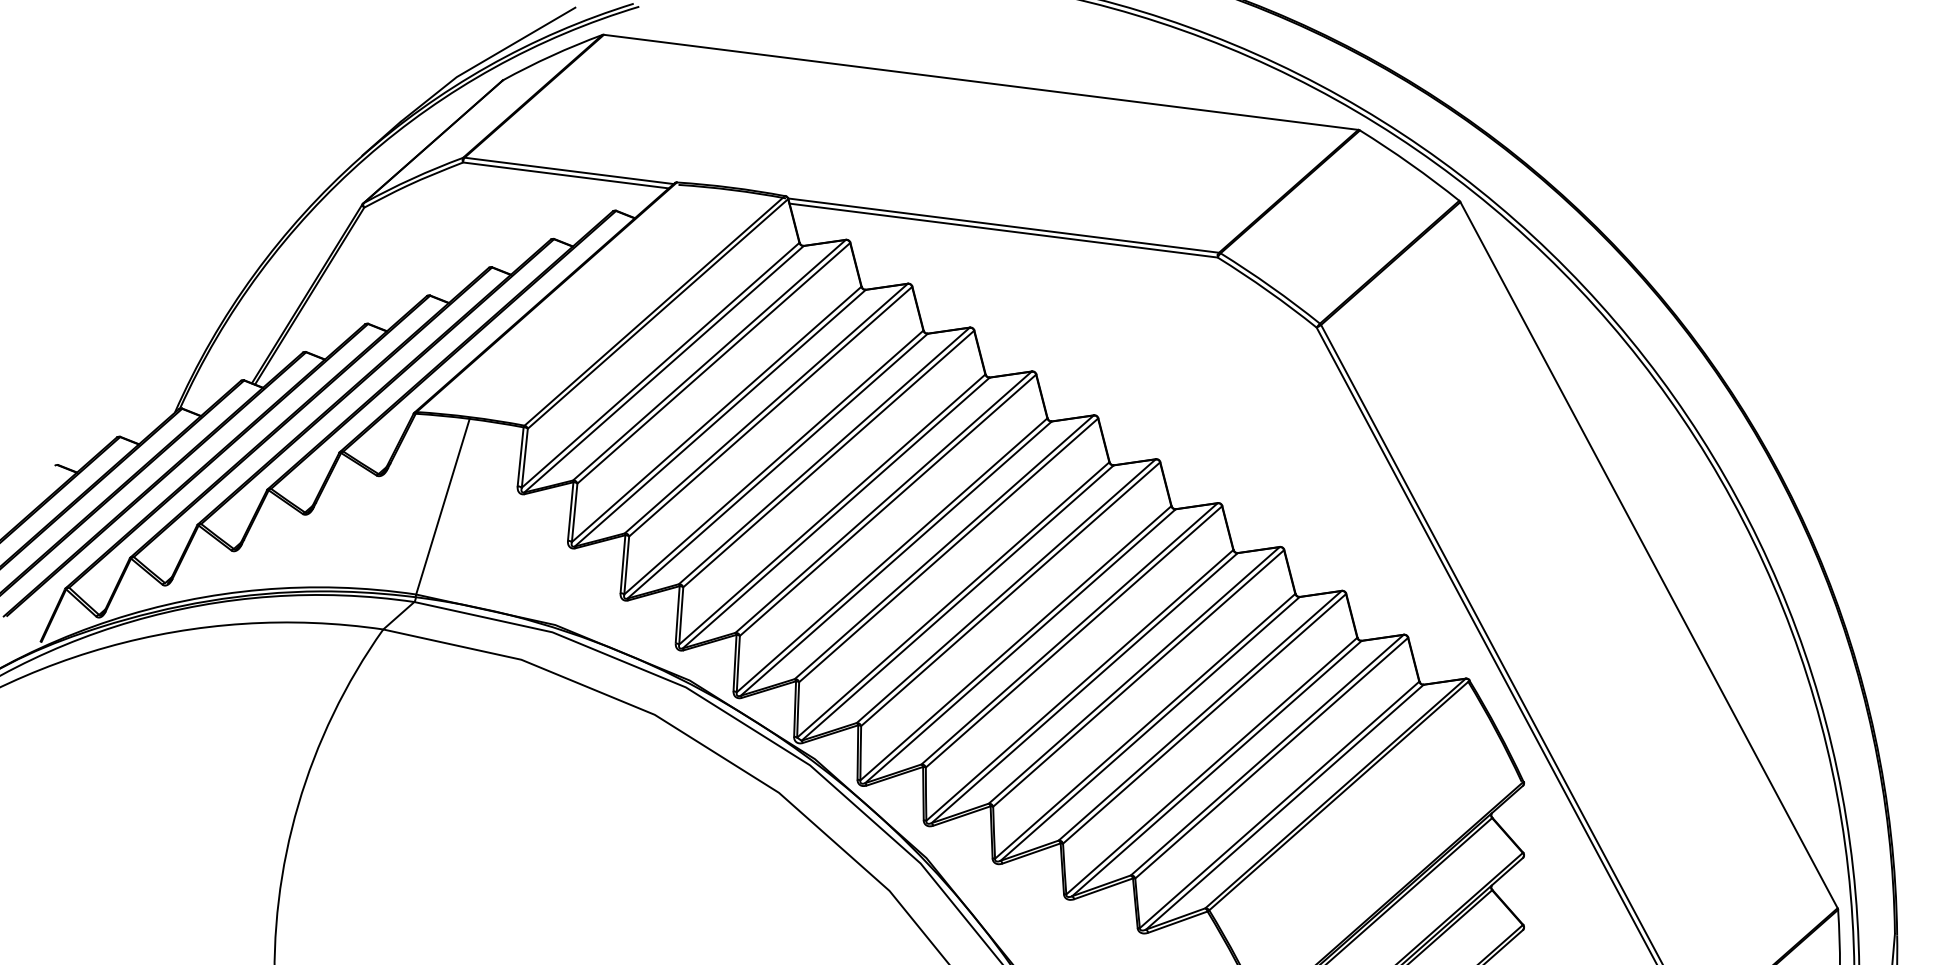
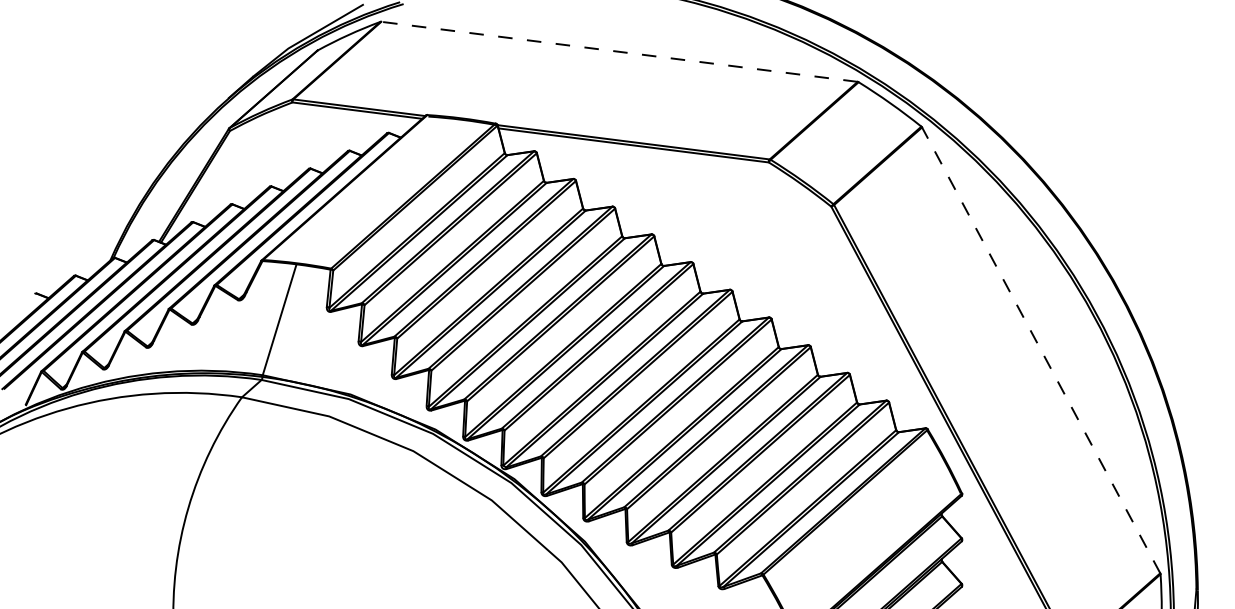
line: (979, 81) -> (618, 51), solid -> dashed
line: (1649, 555) -> (1041, 350), solid -> dashed

